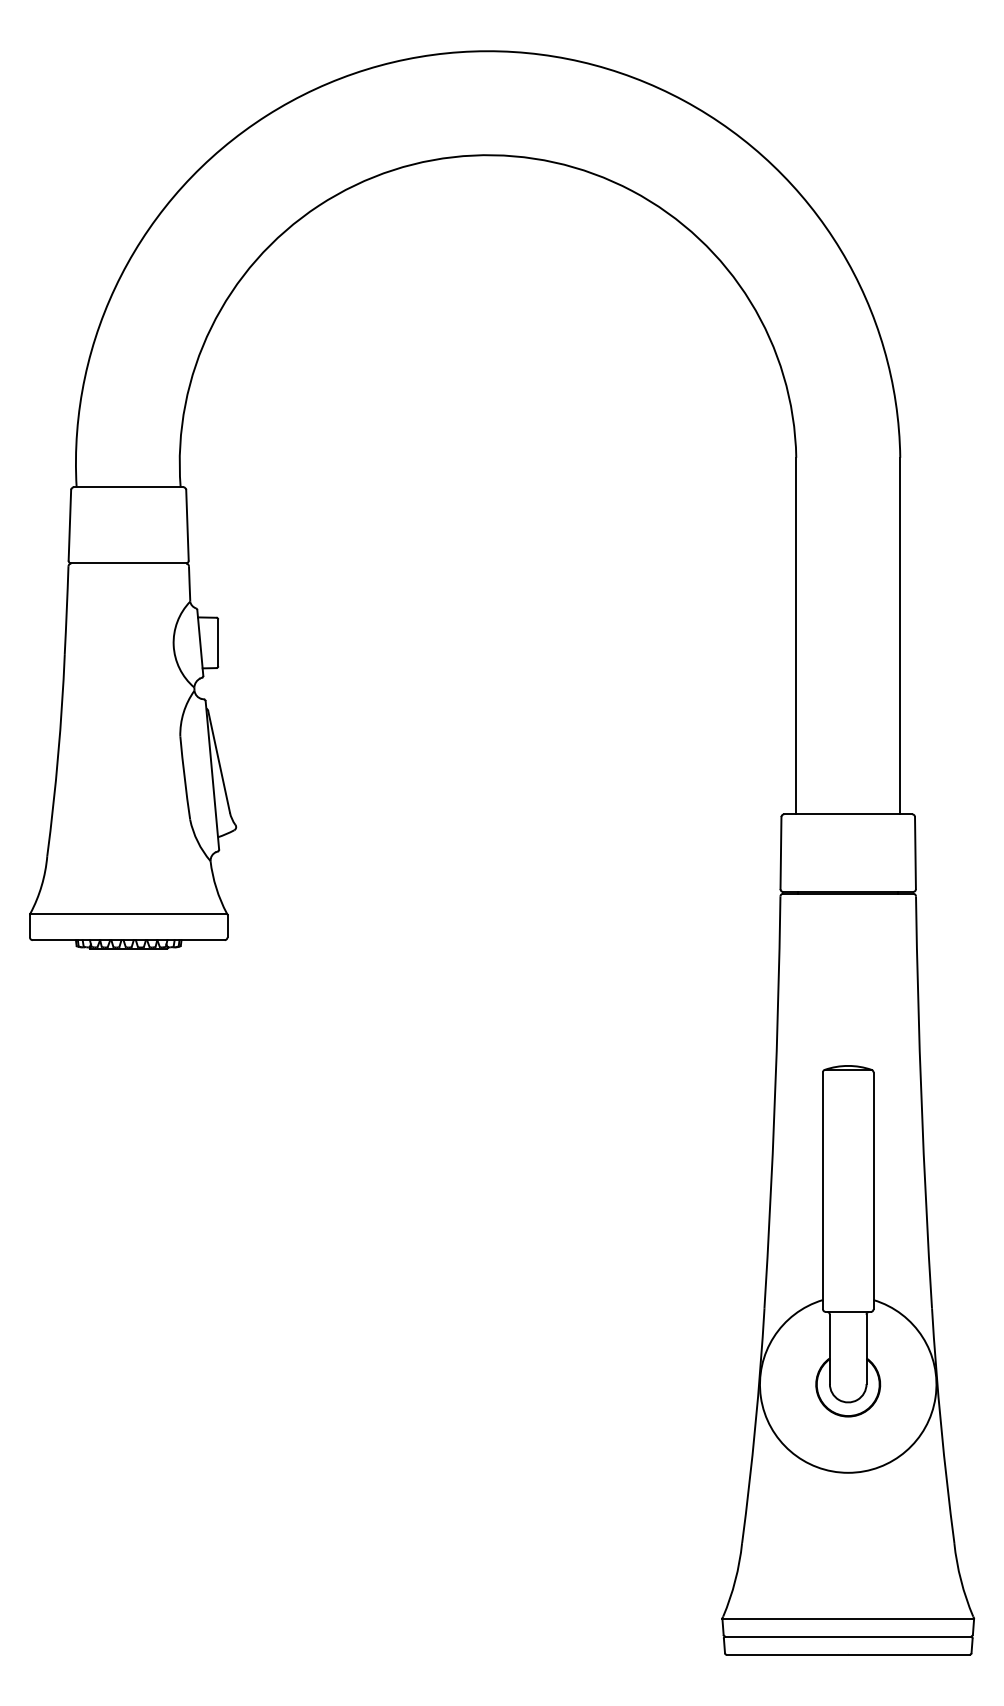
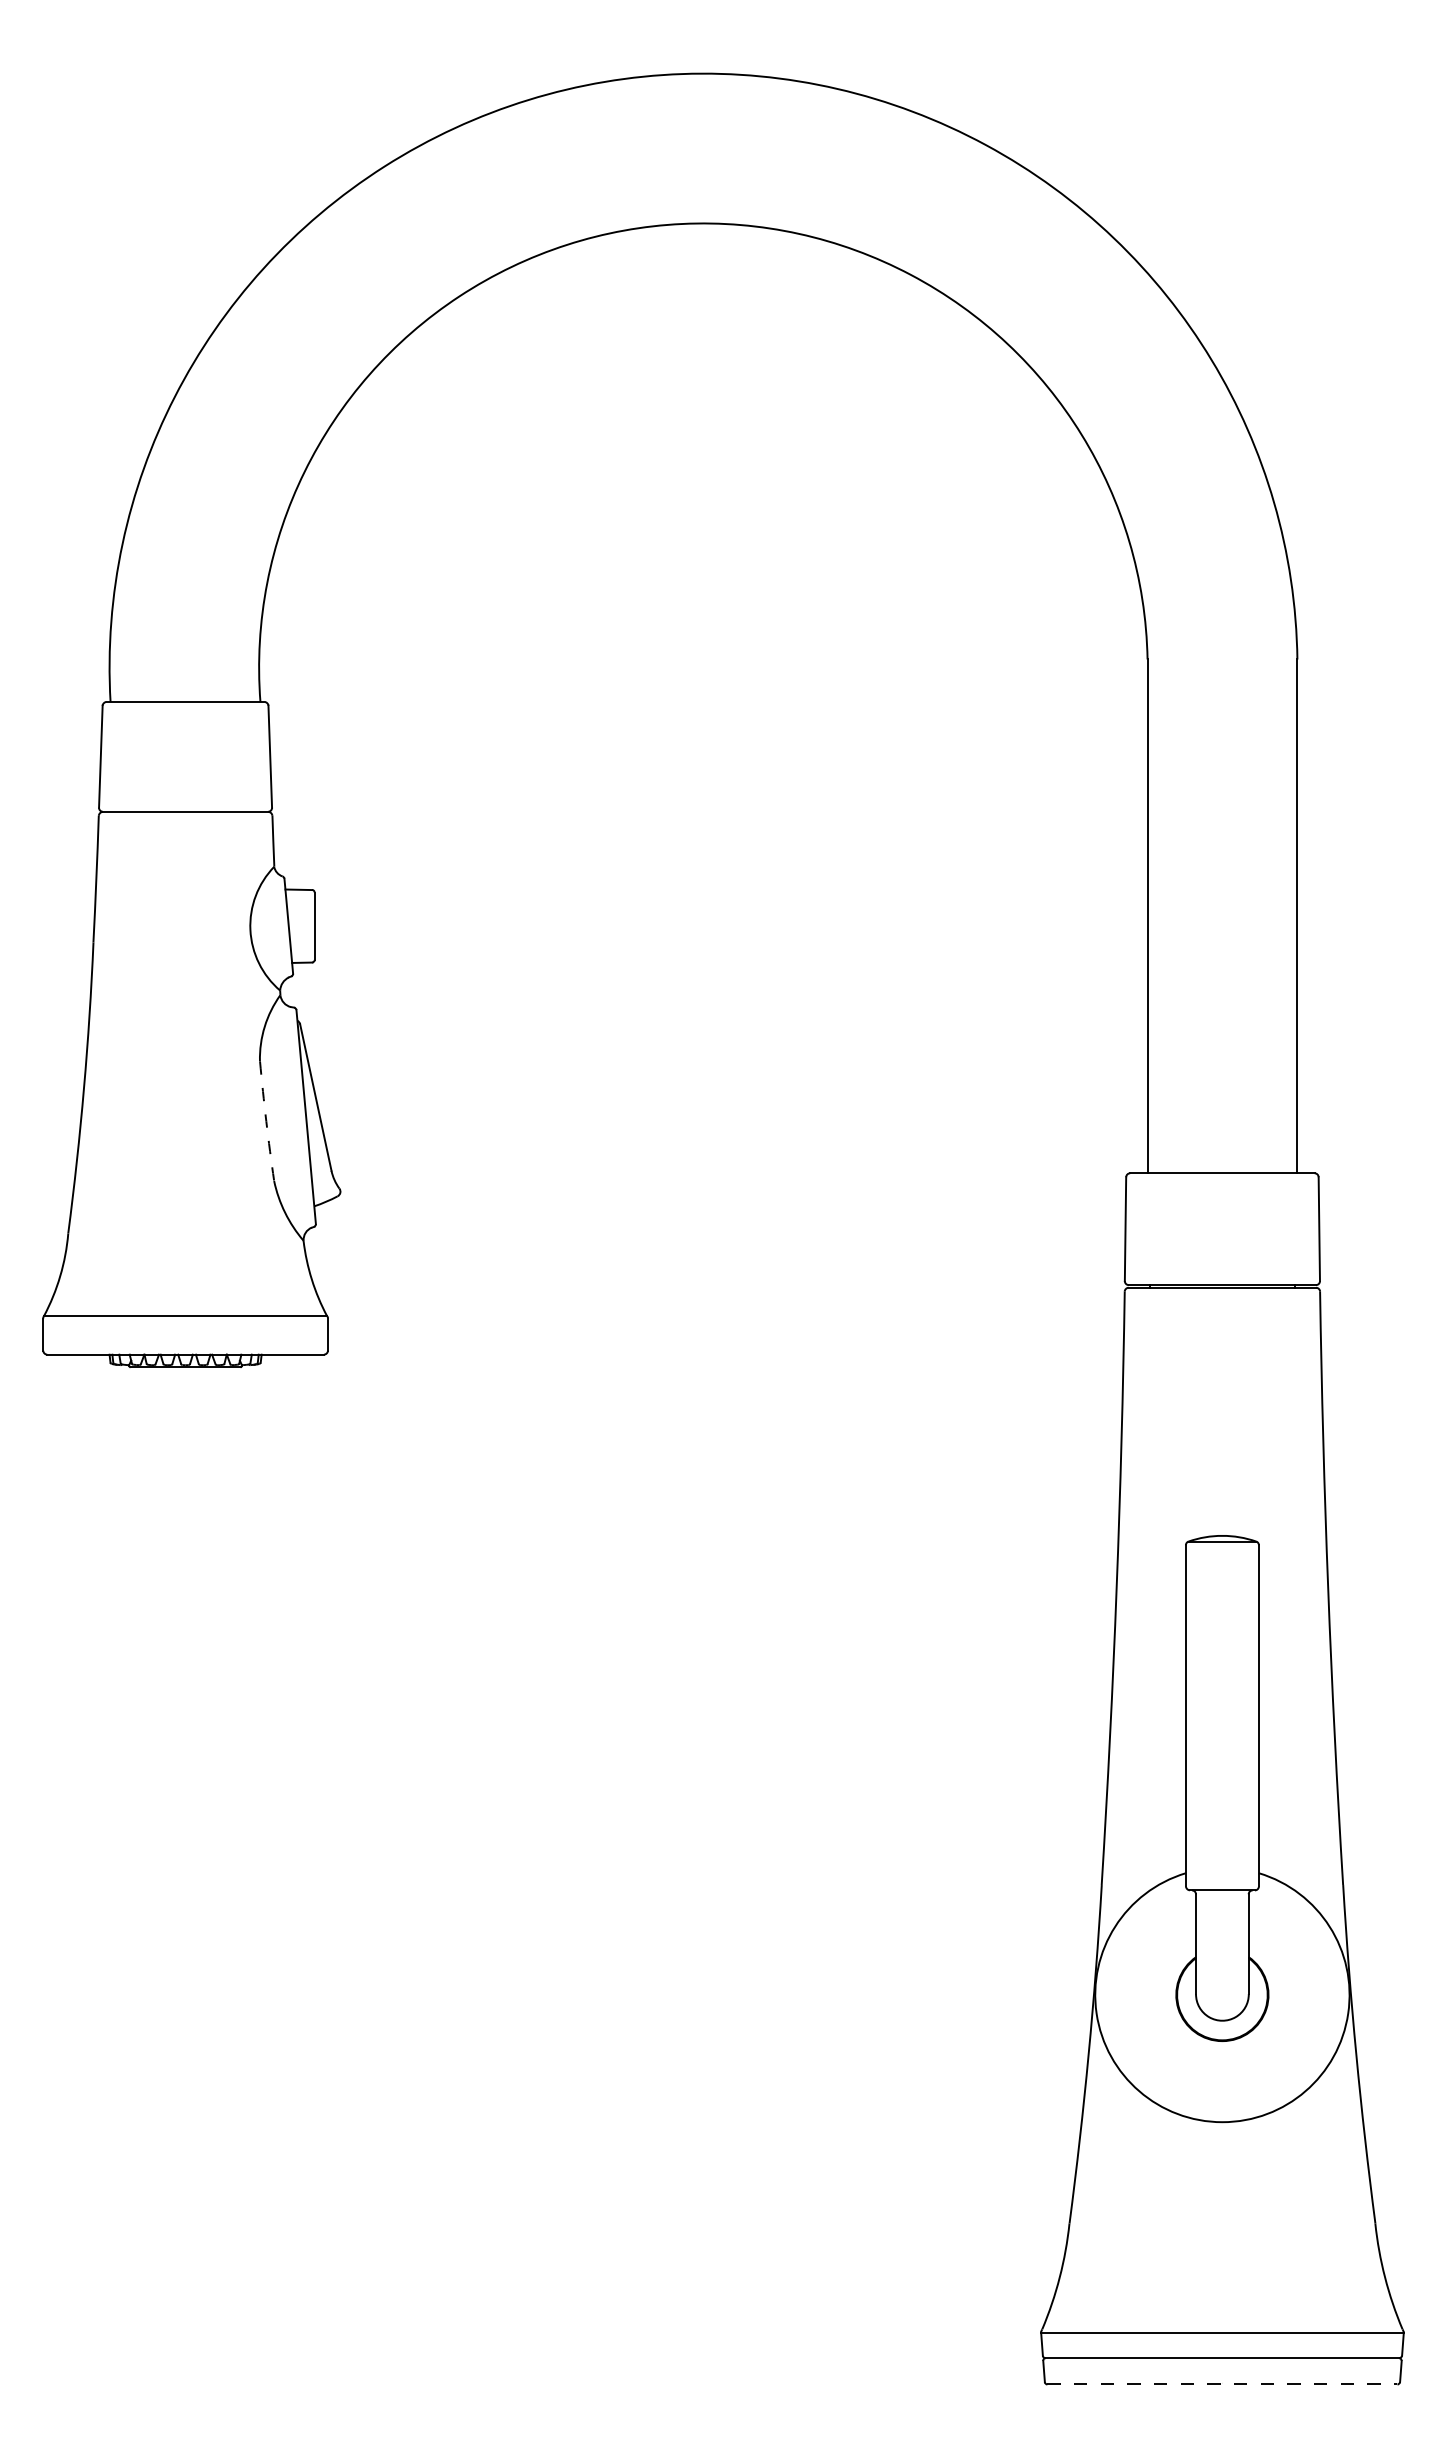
arc: (184, 778) -> (265, 1121), solid -> dashed
line: (848, 1654) -> (1222, 2383), solid -> dashed

